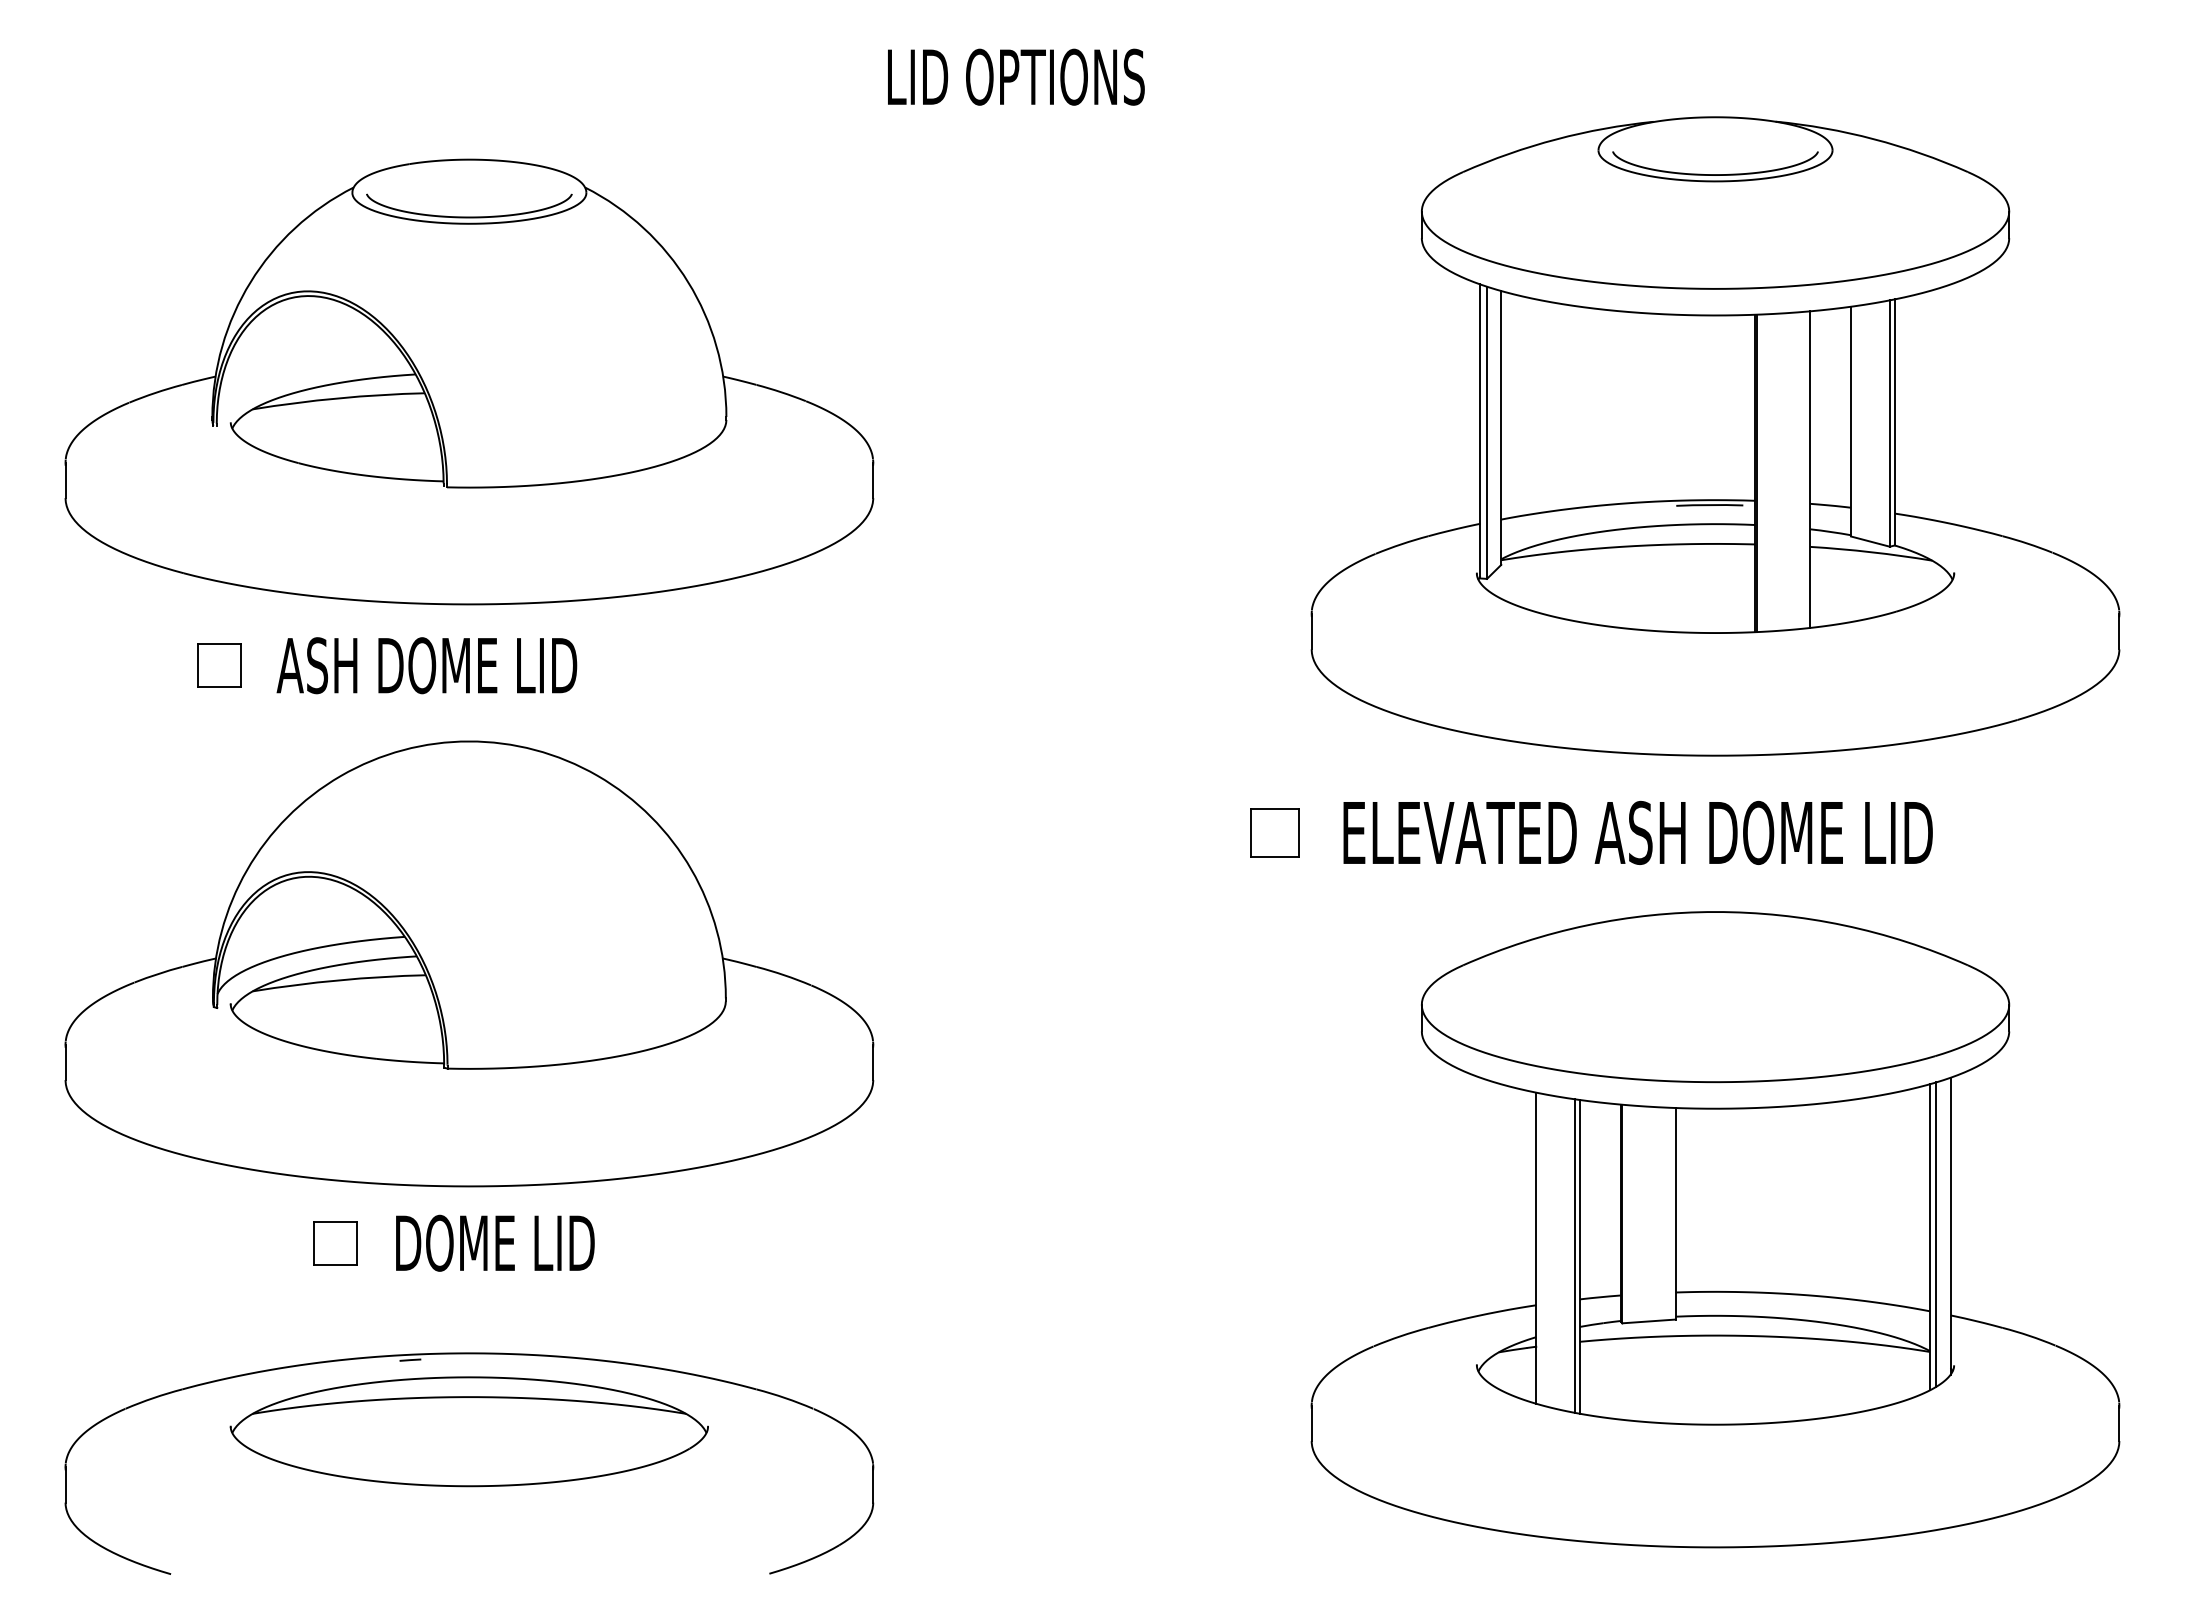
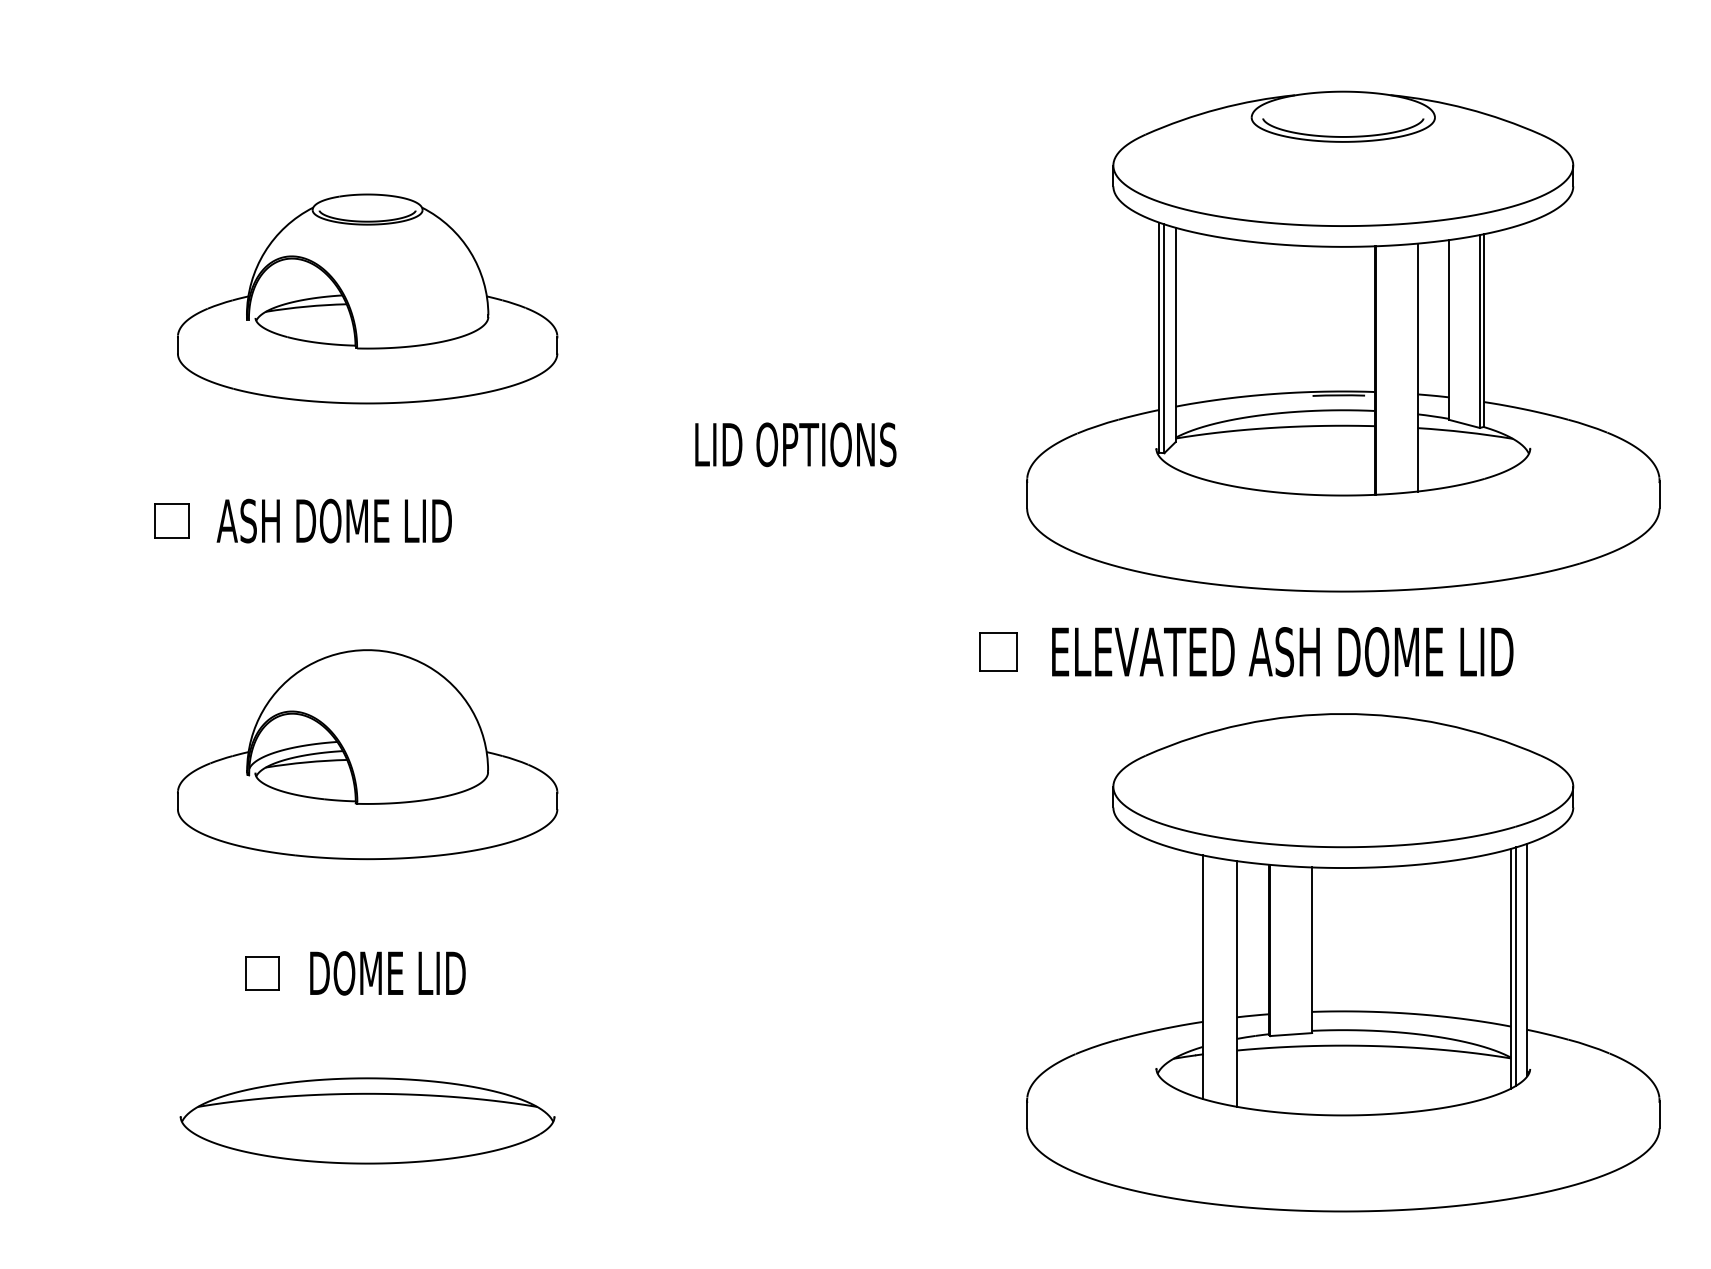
text: (1016, 76) -> (795, 444), moved
part: (469, 381) -> (367, 298), size x0.6
part: (469, 963) -> (367, 754), size x0.6
line: (1575, 1255) -> (1233, 982), removed
part: (469, 1354) -> (367, 1060), removed

